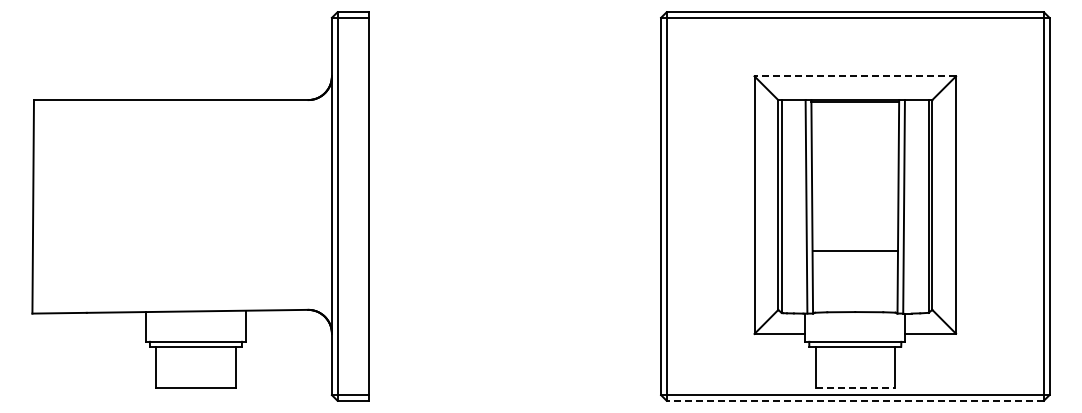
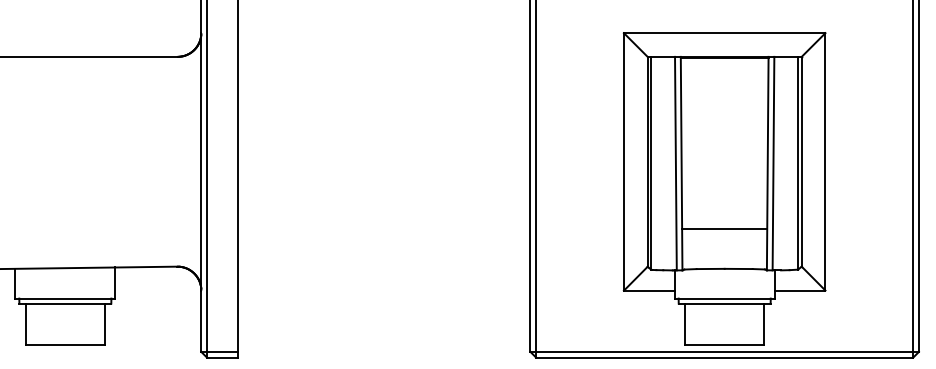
line: (855, 76) -> (724, 33), dashed -> solid
line: (854, 251) -> (723, 229), moved
line: (855, 387) -> (724, 344), dashed -> solid
line: (855, 400) -> (724, 357), dashed -> solid

